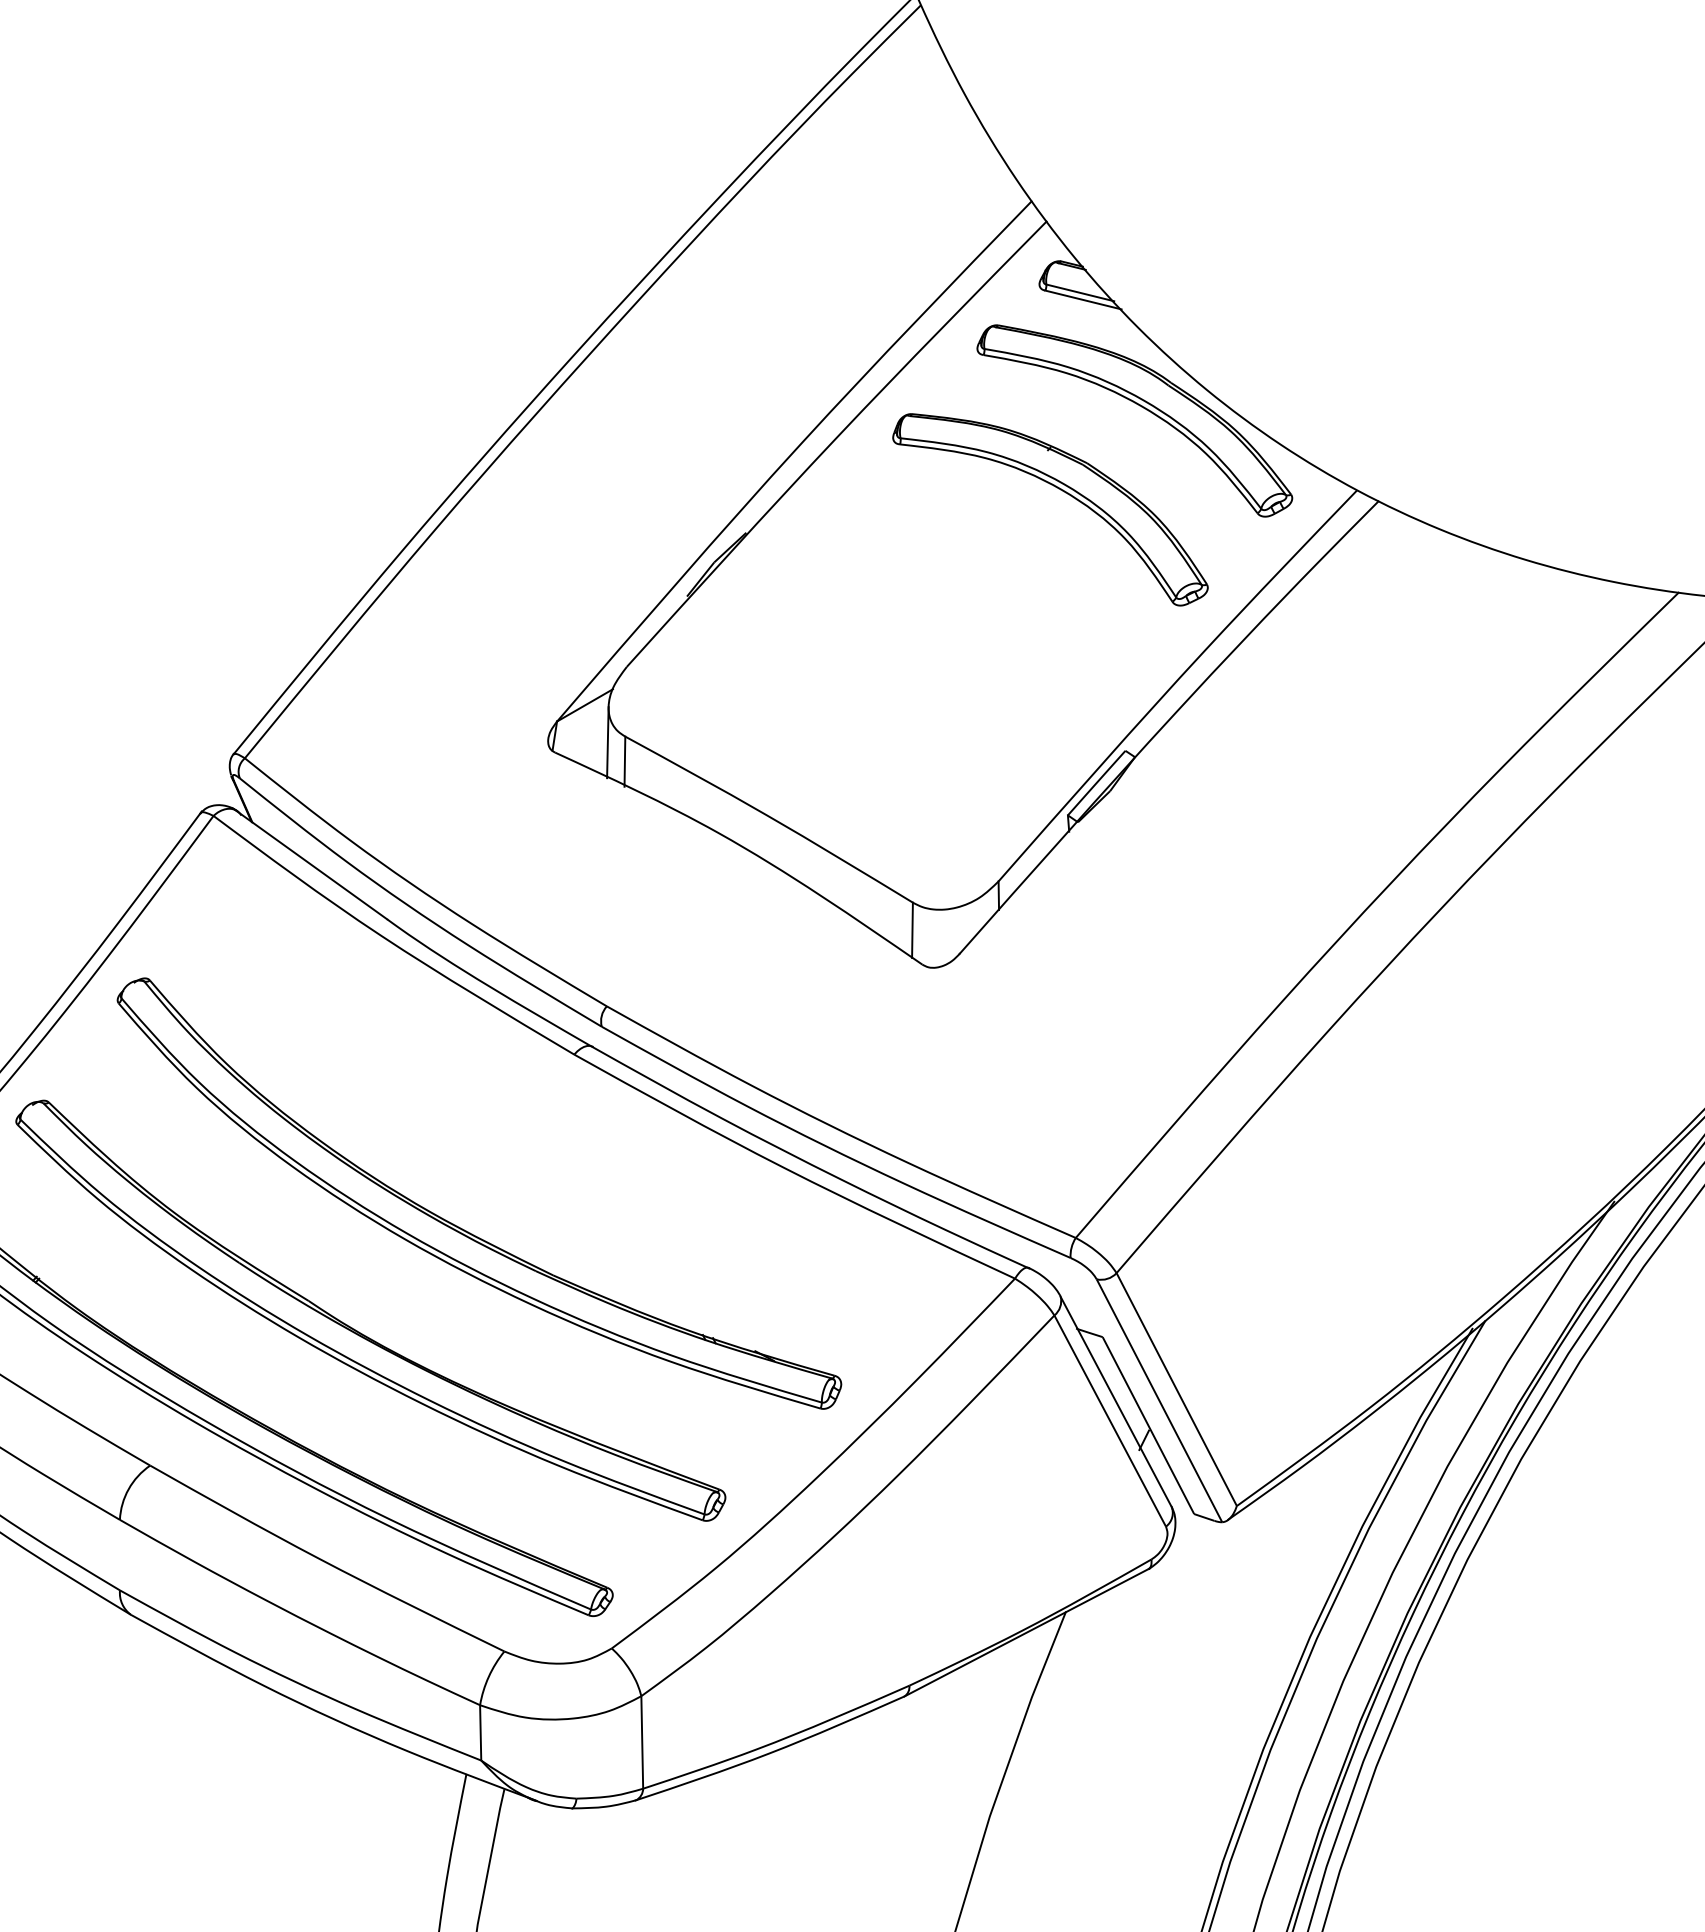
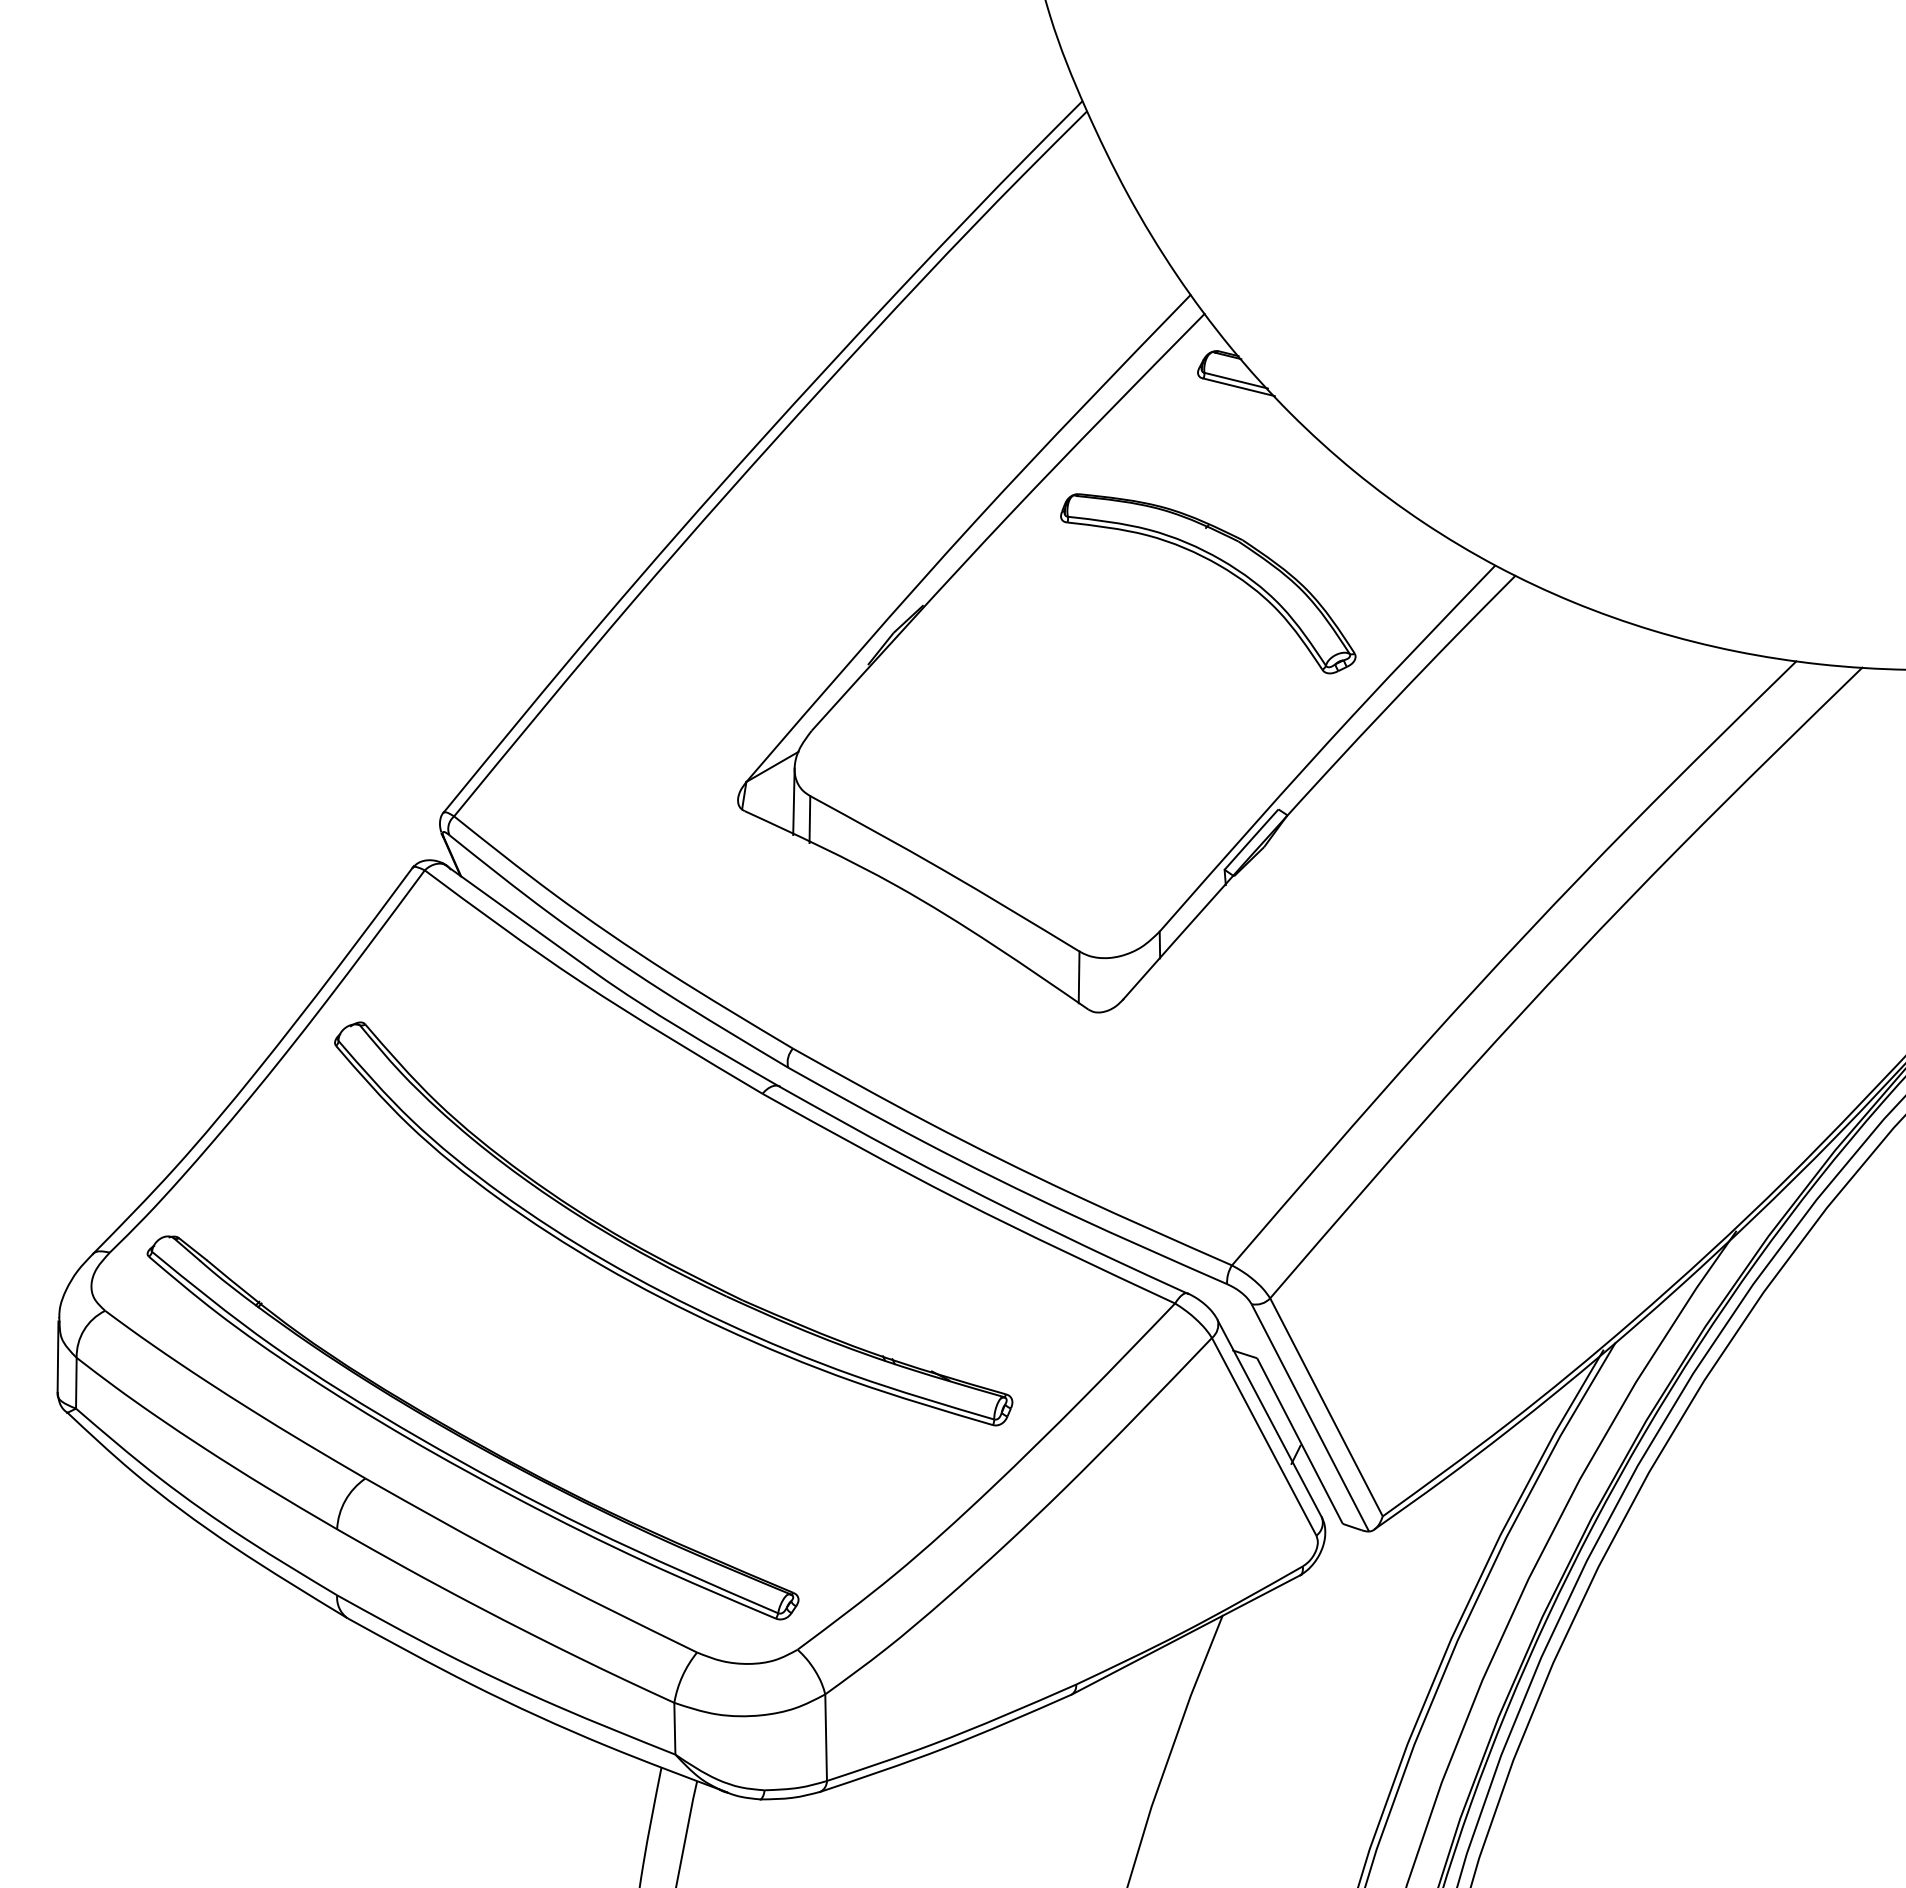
part: (1142, 408) -> (1294, 488), removed
part: (360, 1332) -> (562, 1353), removed

